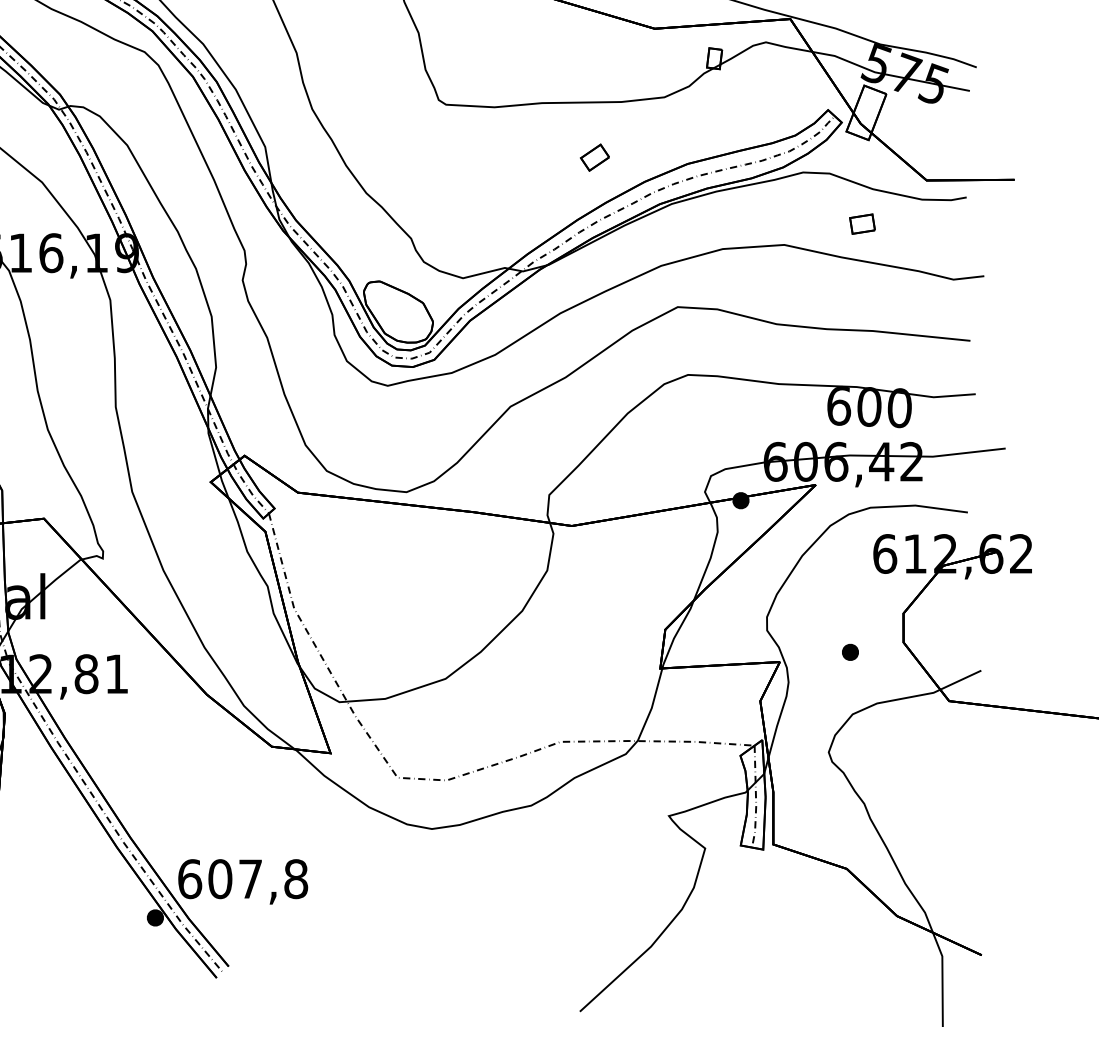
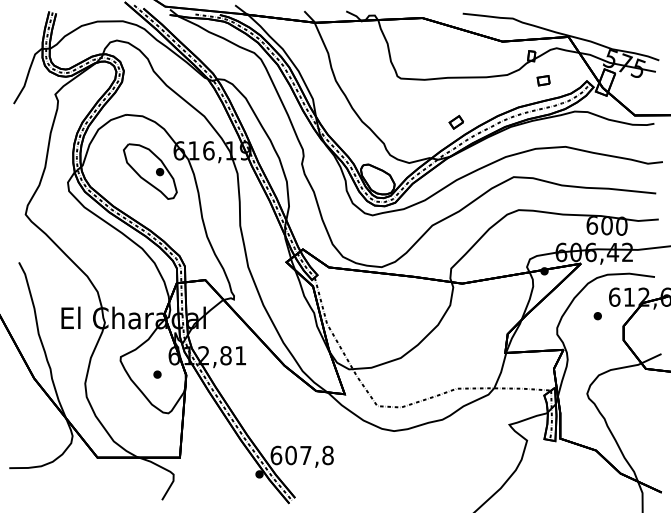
part: (592, 155) -> (455, 121), moved
part: (862, 223) -> (543, 80), moved
part: (849, 653) -> (597, 316), moved

